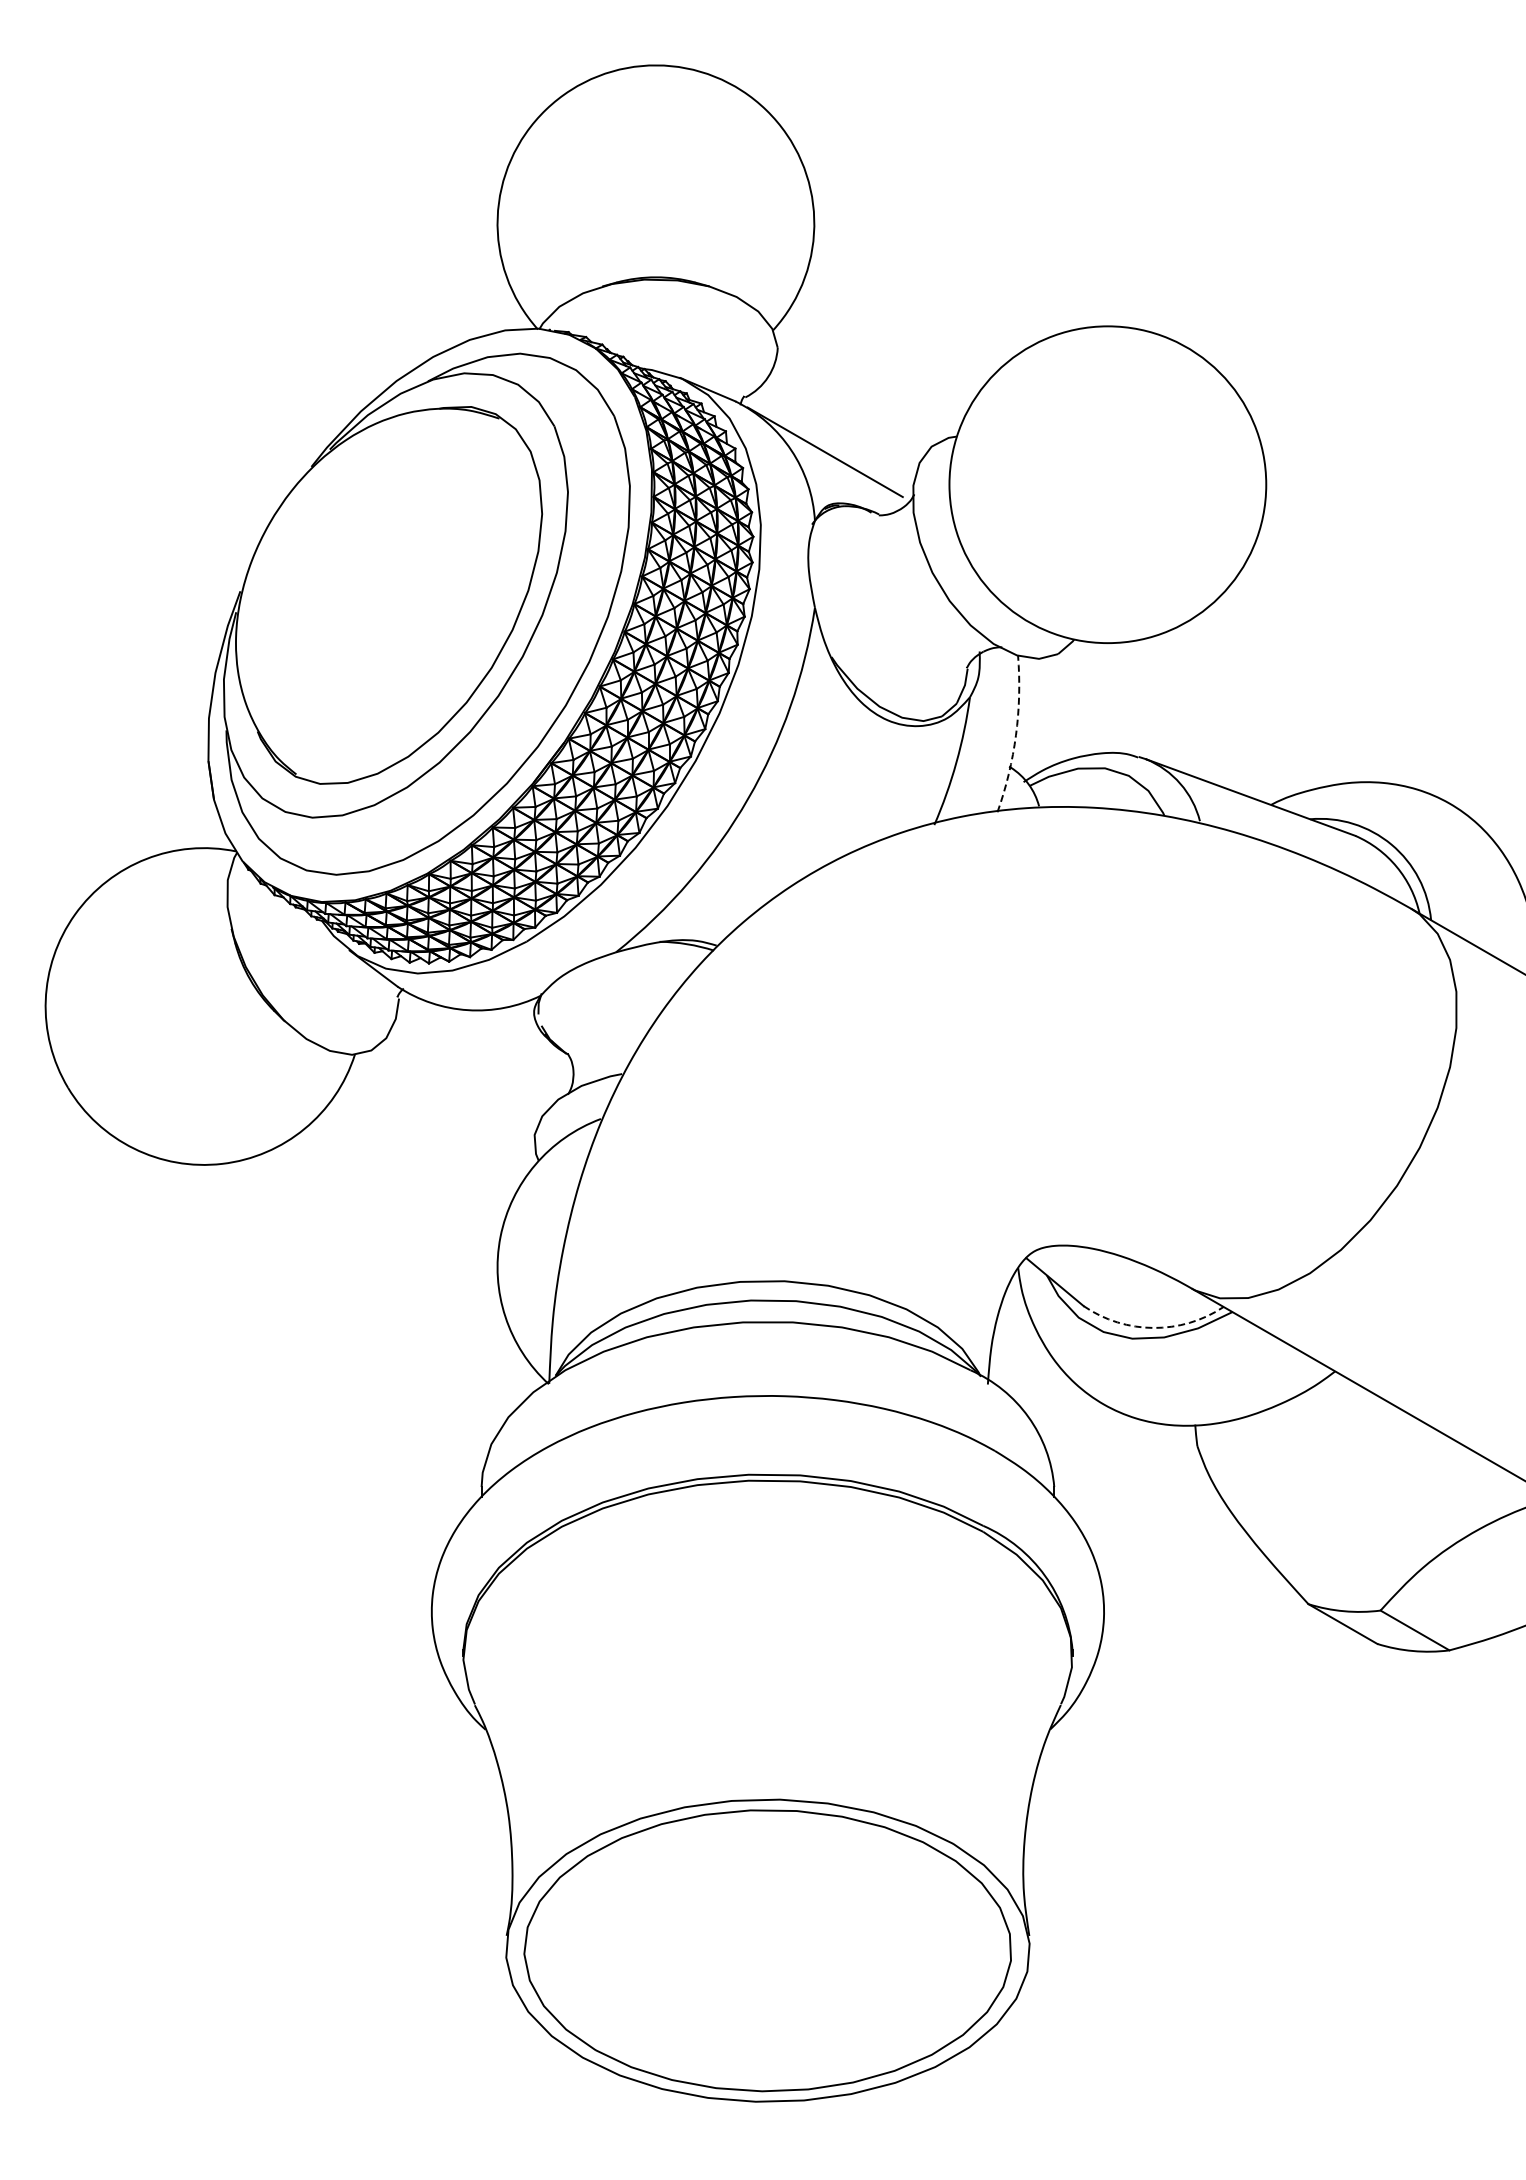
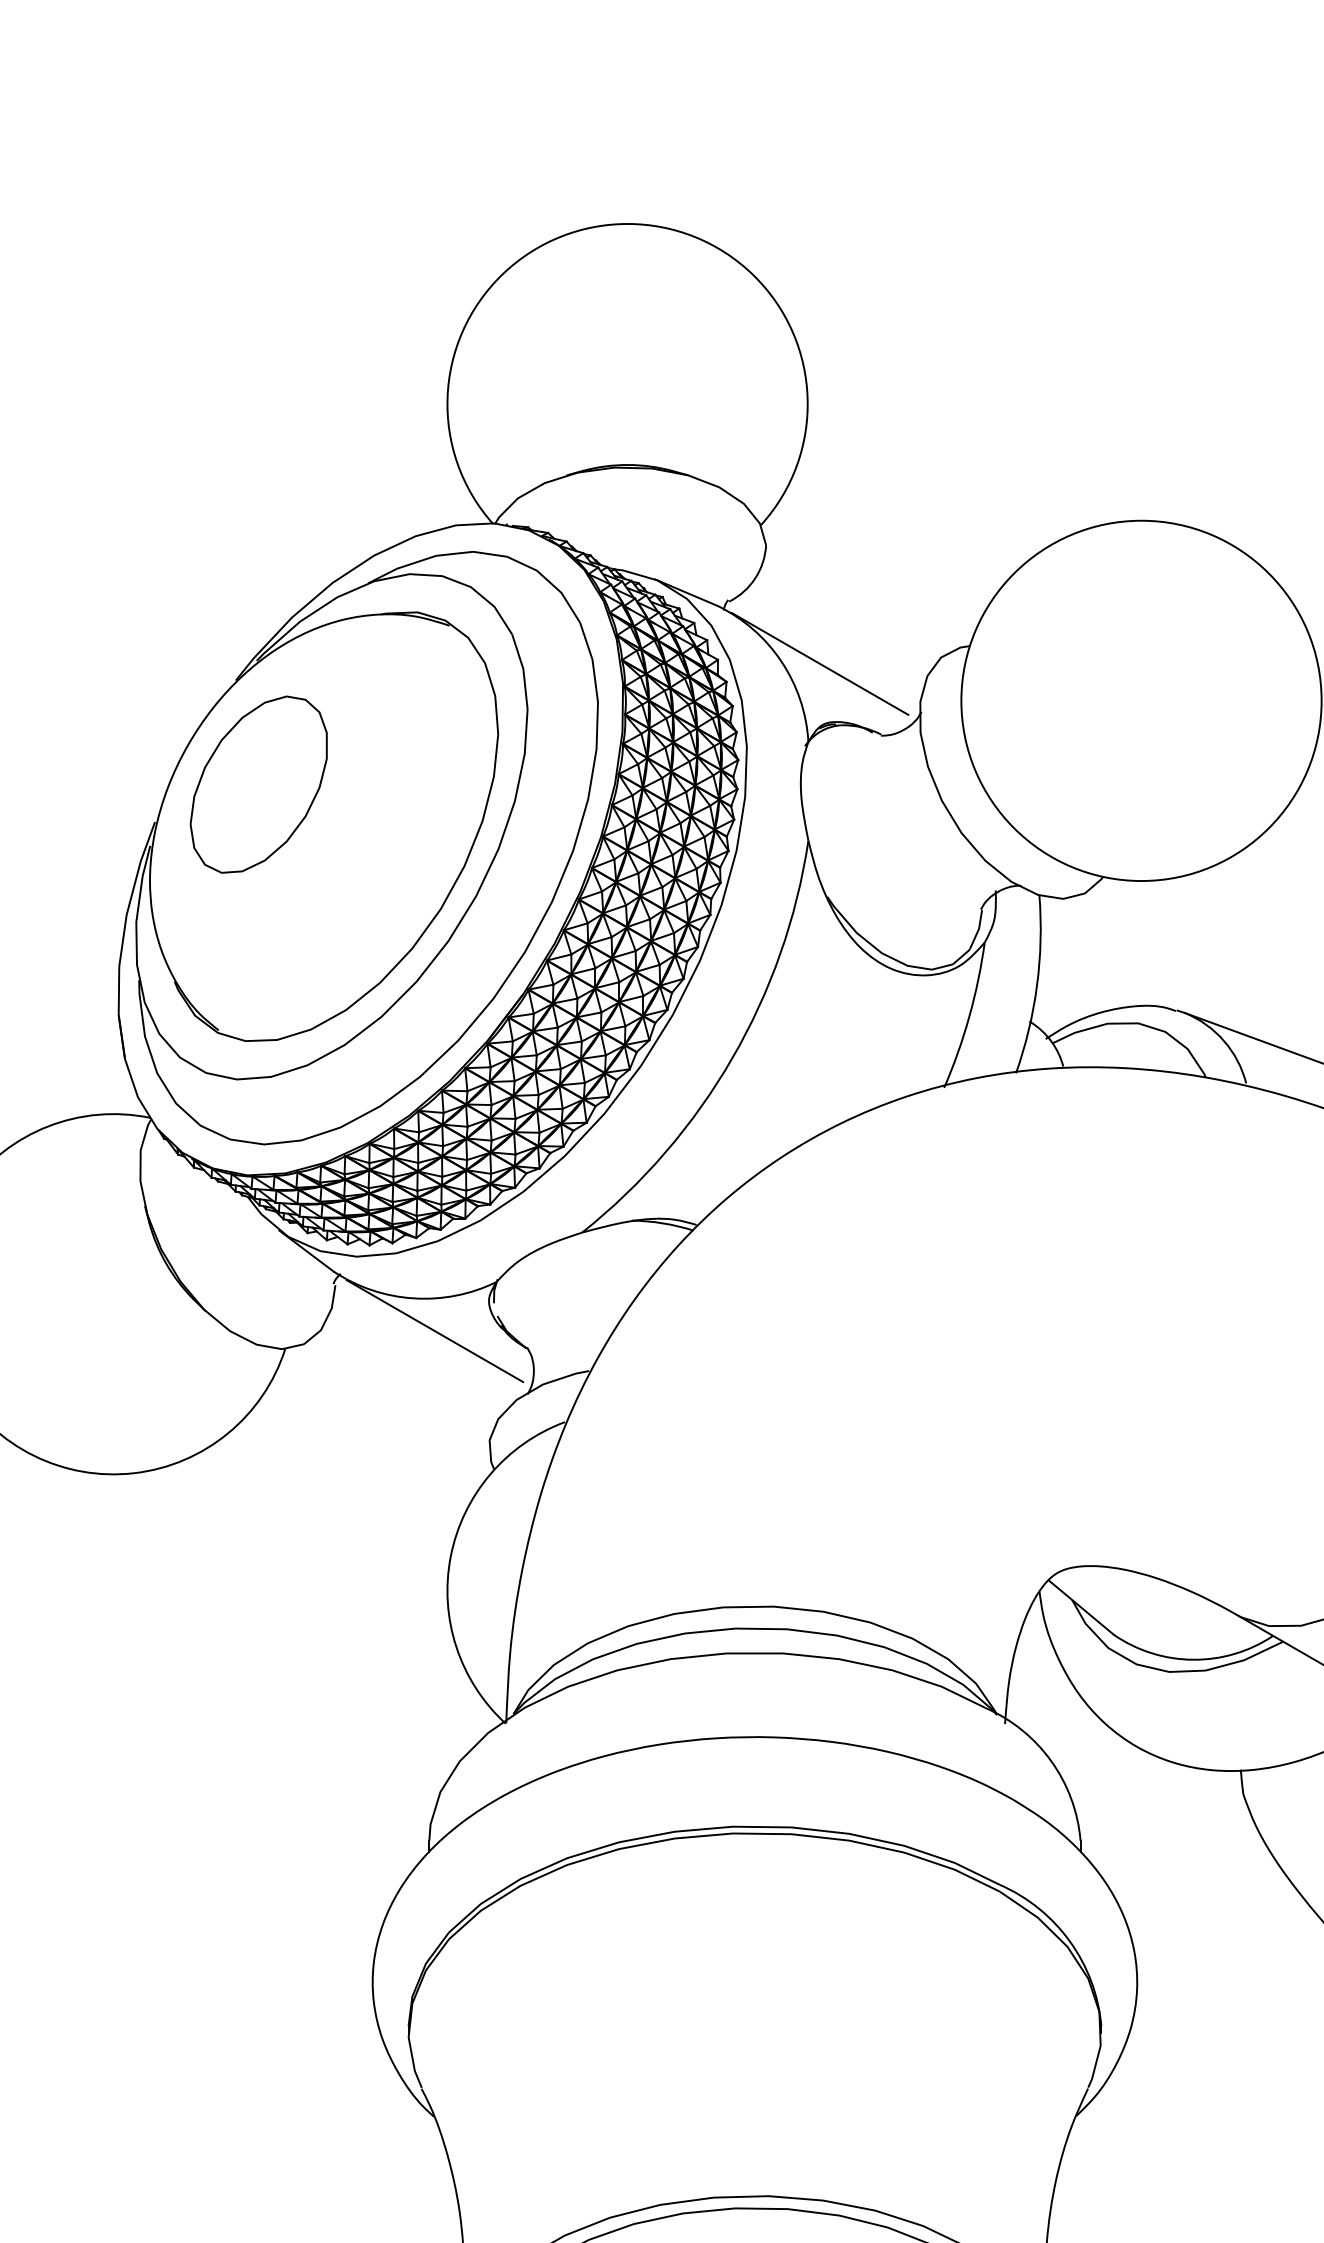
part: (331, 558) -> (258, 784), added
arc: (1016, 735) -> (1037, 986), dashed -> solid
line: (486, 1038) -> (434, 1330), added
arc: (1153, 1327) -> (1193, 1659), dashed -> solid

